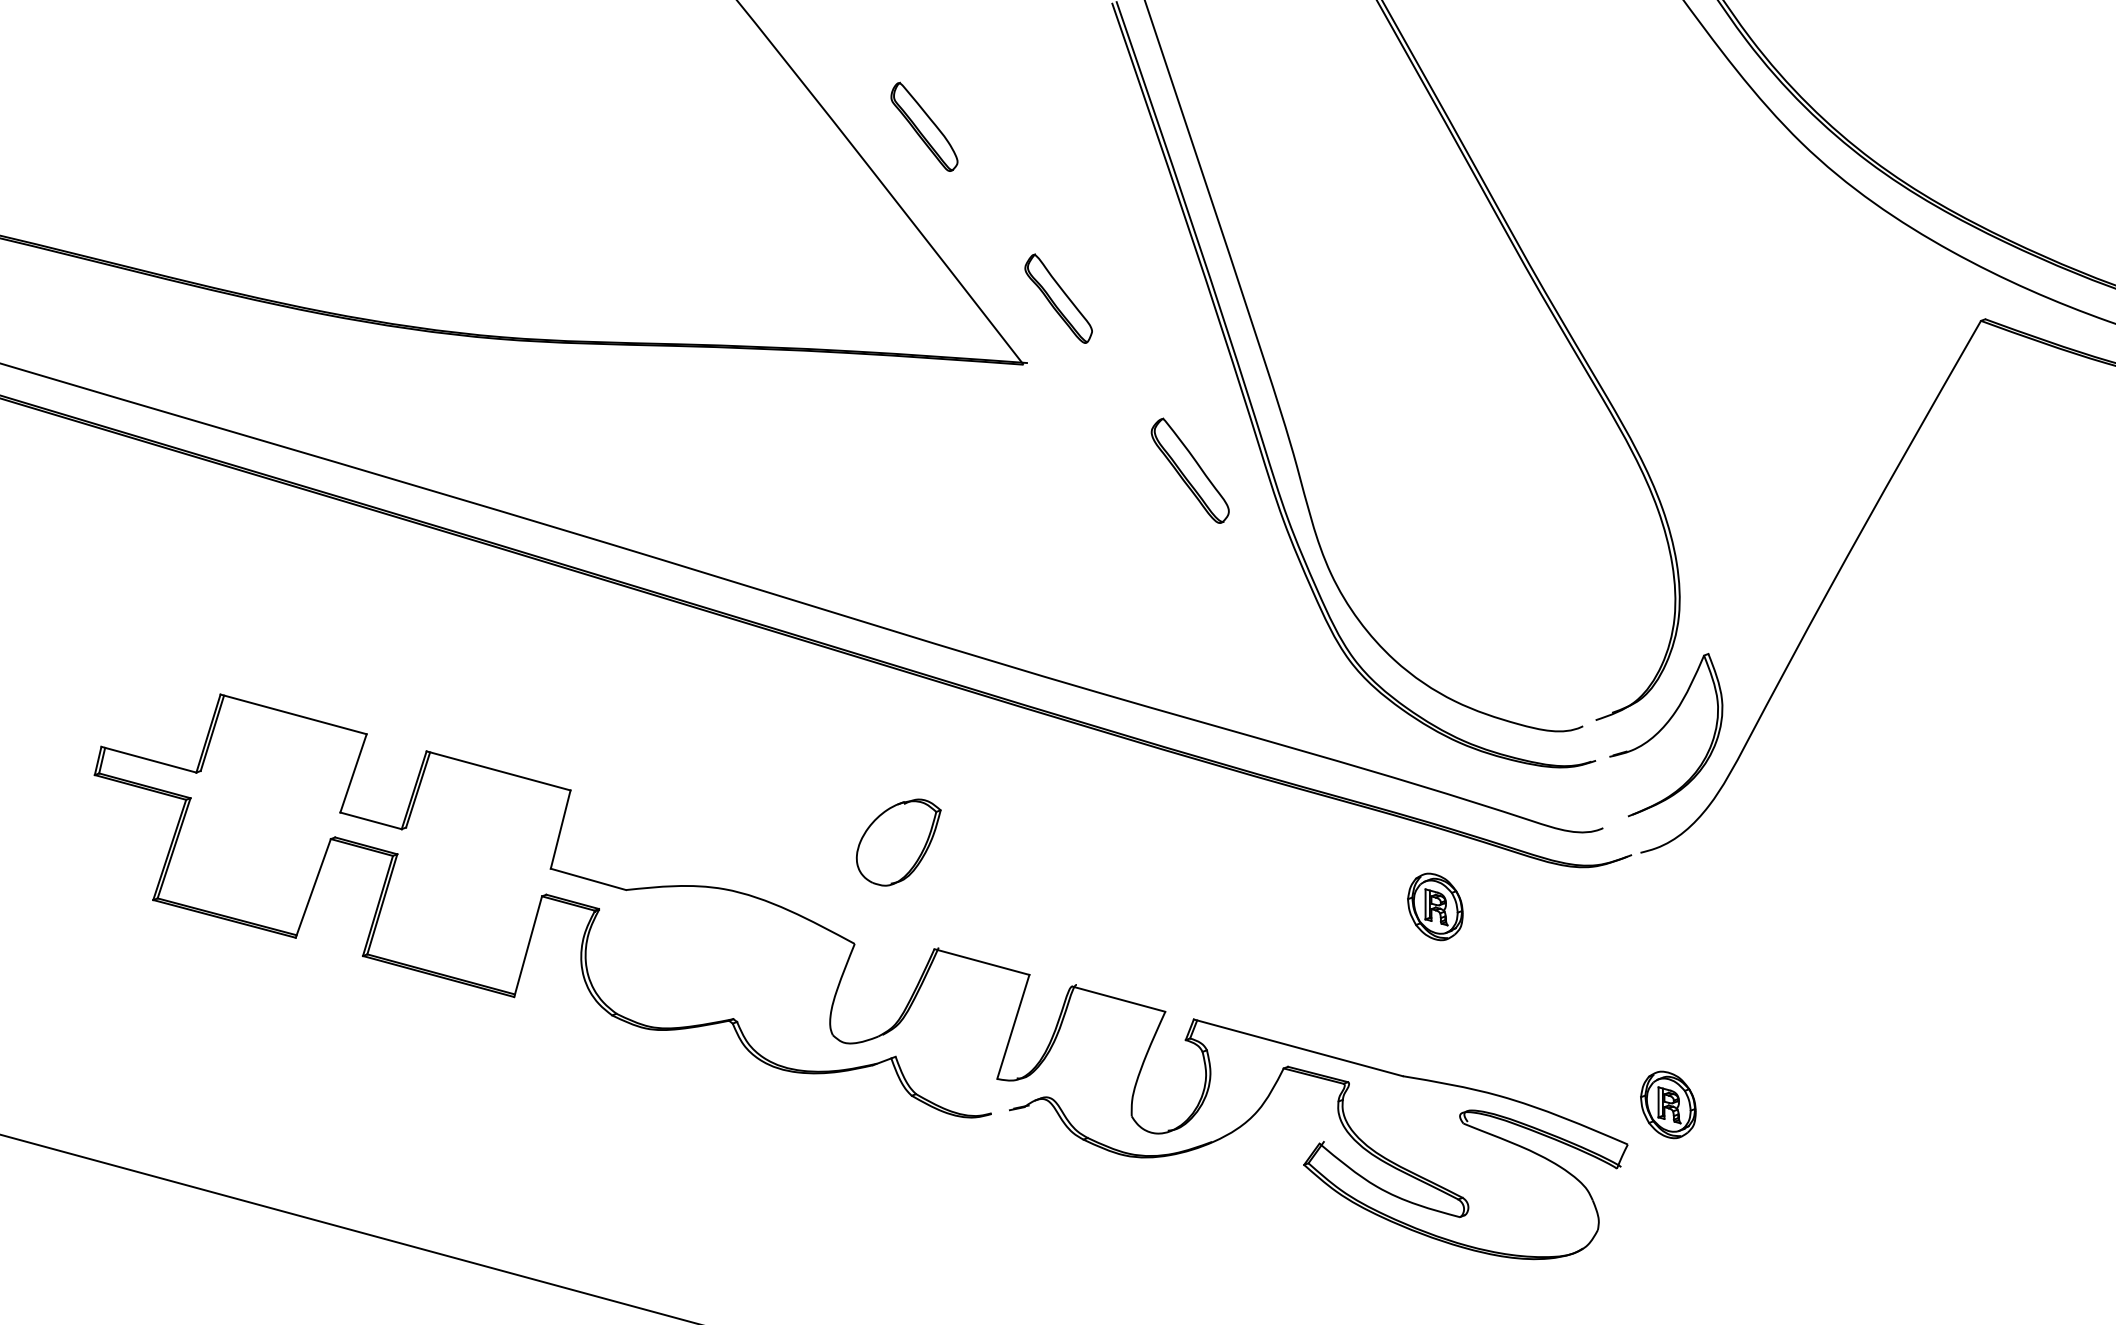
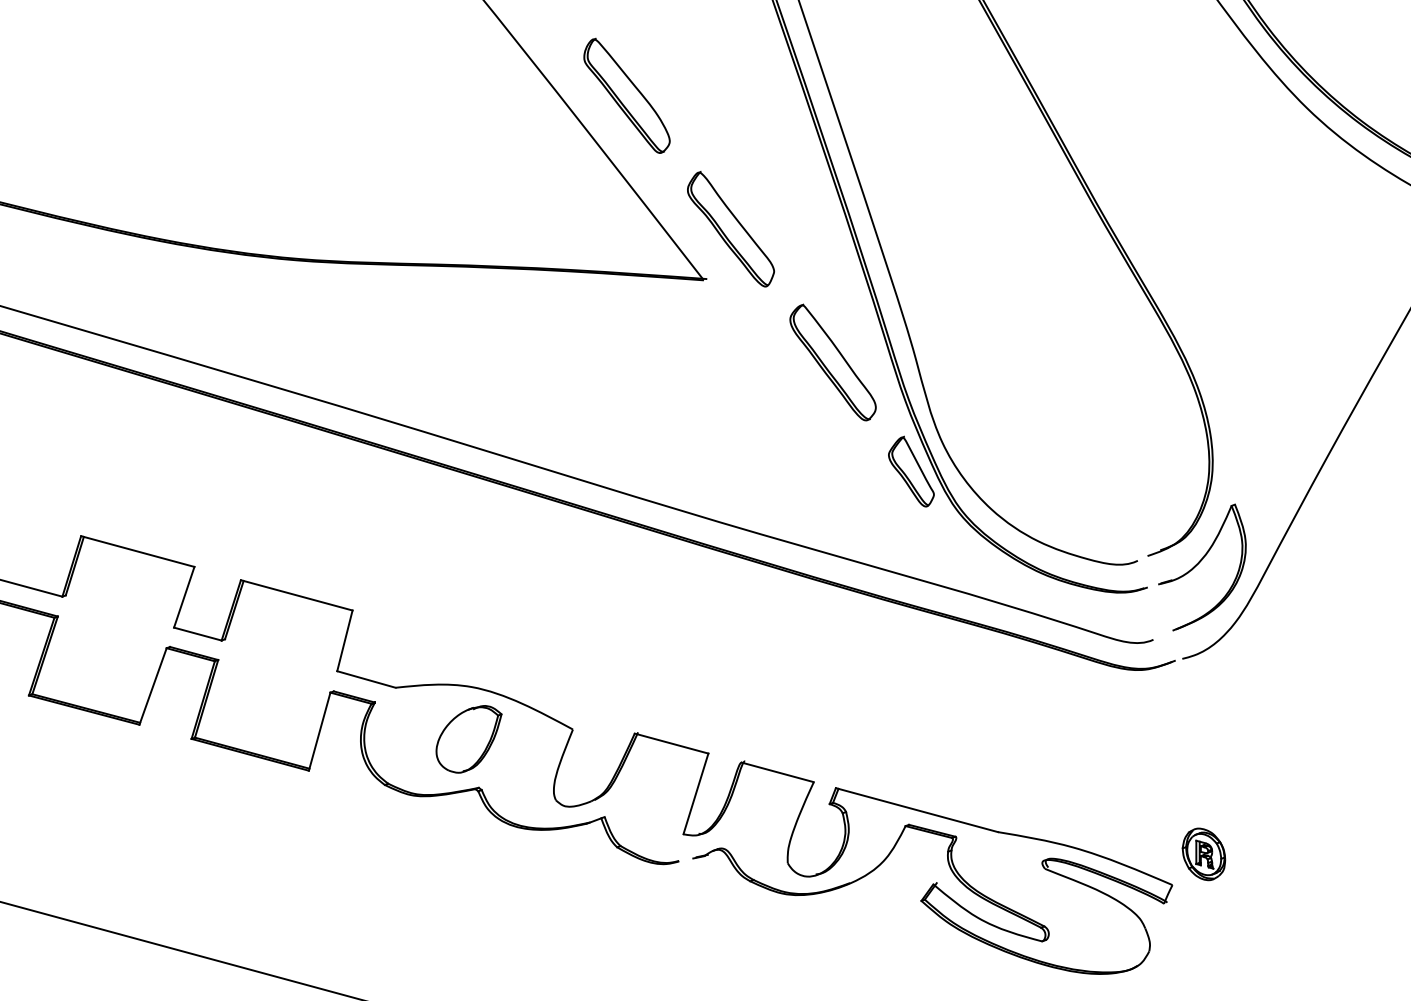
part: (924, 126) -> (627, 95), size x1.67
part: (1058, 298) -> (730, 229), size x1.67
part: (1190, 470) -> (833, 362), size x1.43
part: (1291, 611) -> (911, 471), added
part: (898, 842) -> (468, 739), moved
part: (1435, 906) -> (1023, 700), removed

